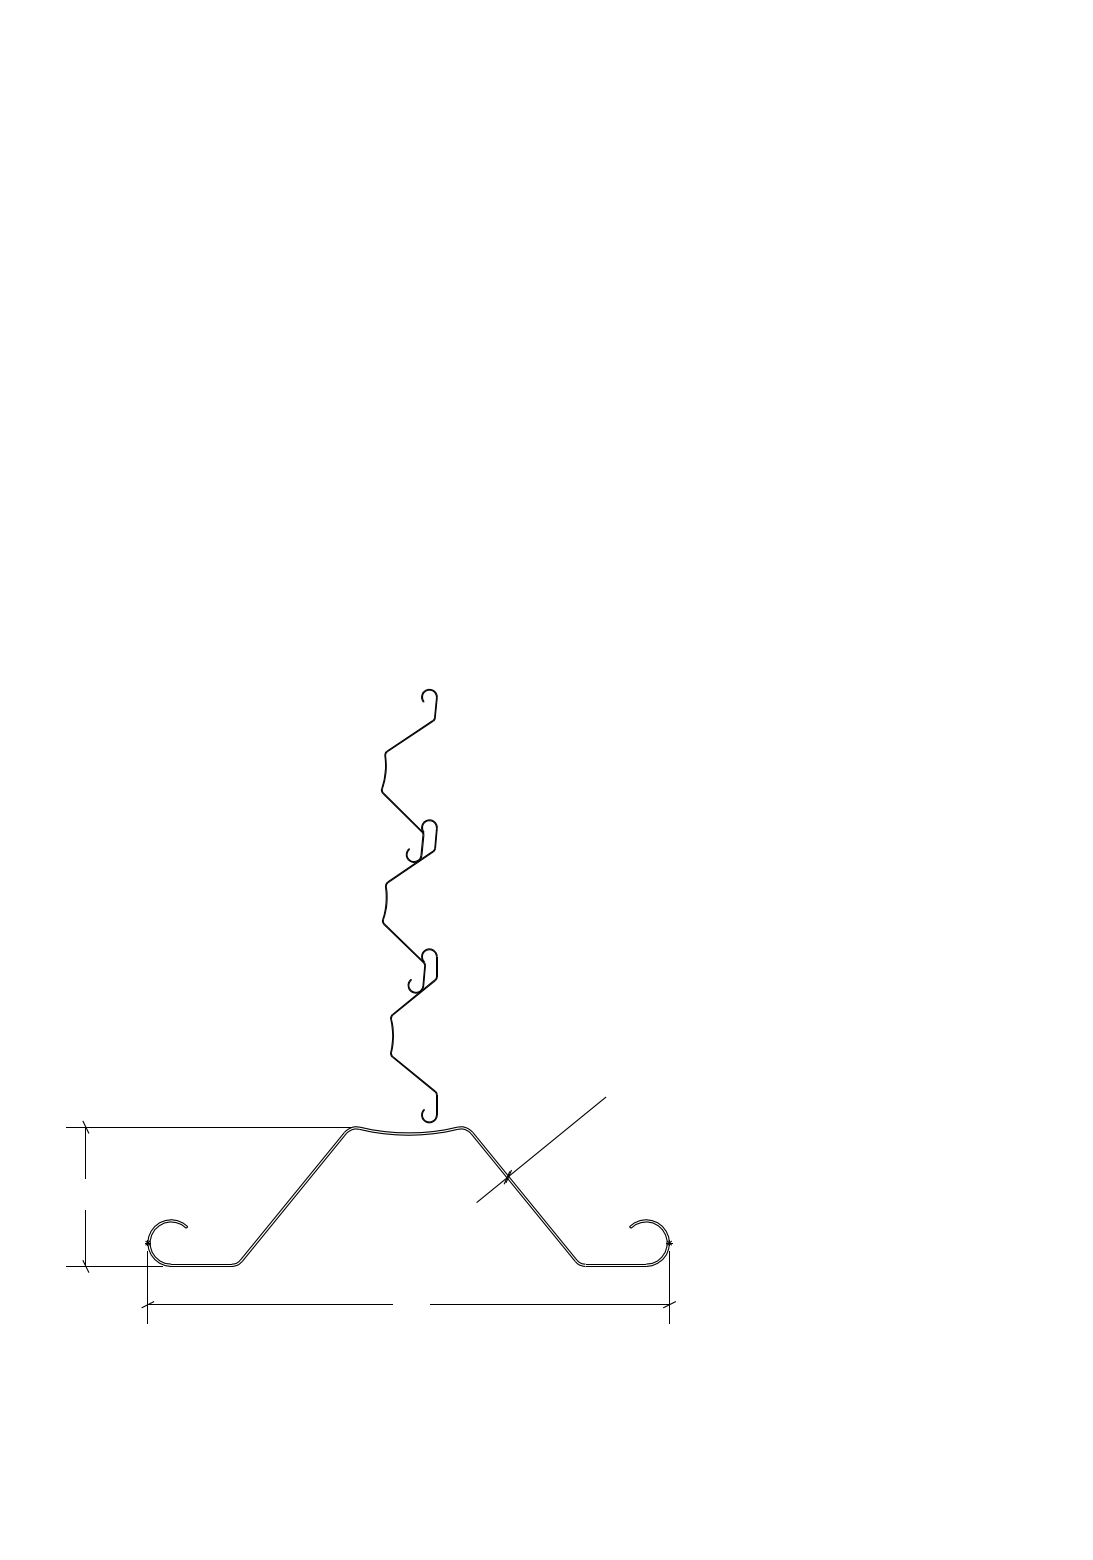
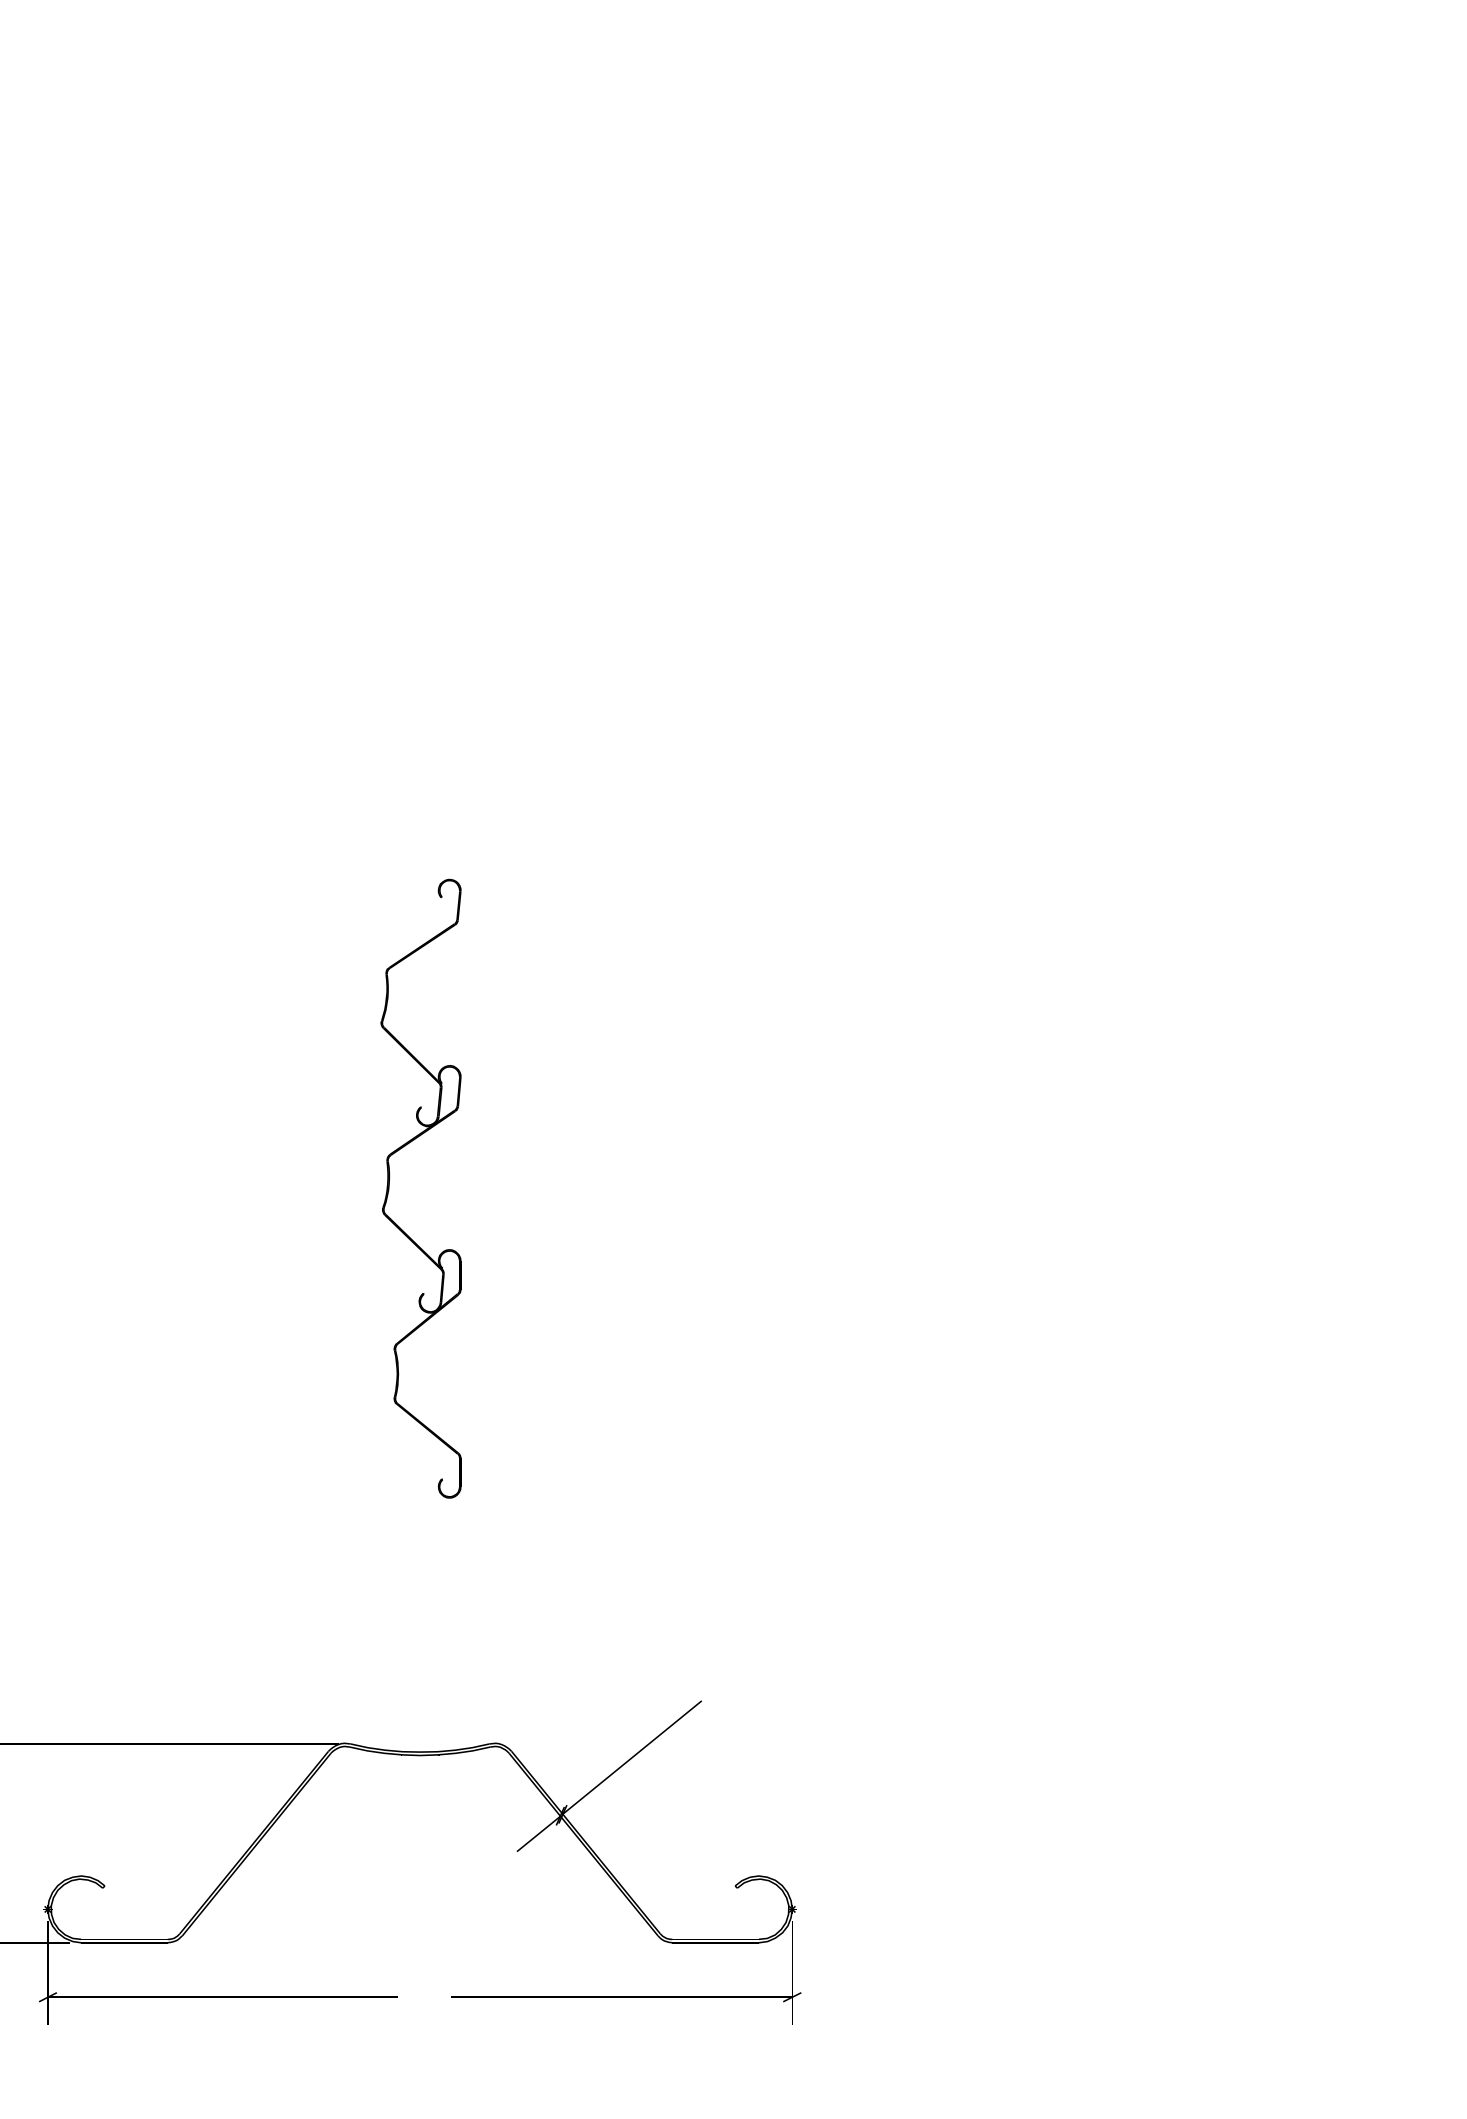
part: (387, 905) -> (389, 1187), moved

